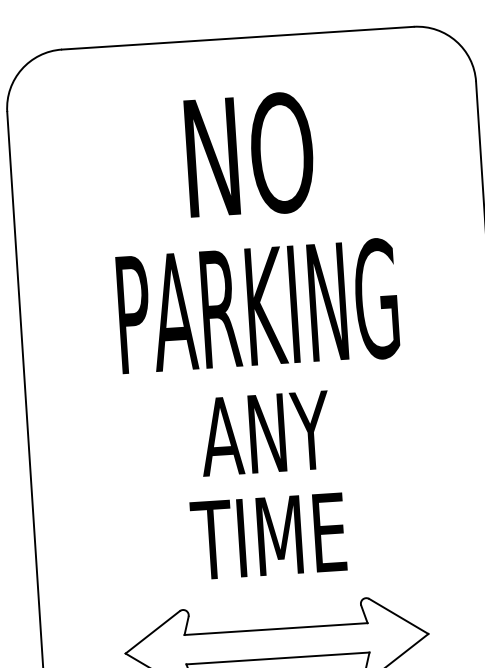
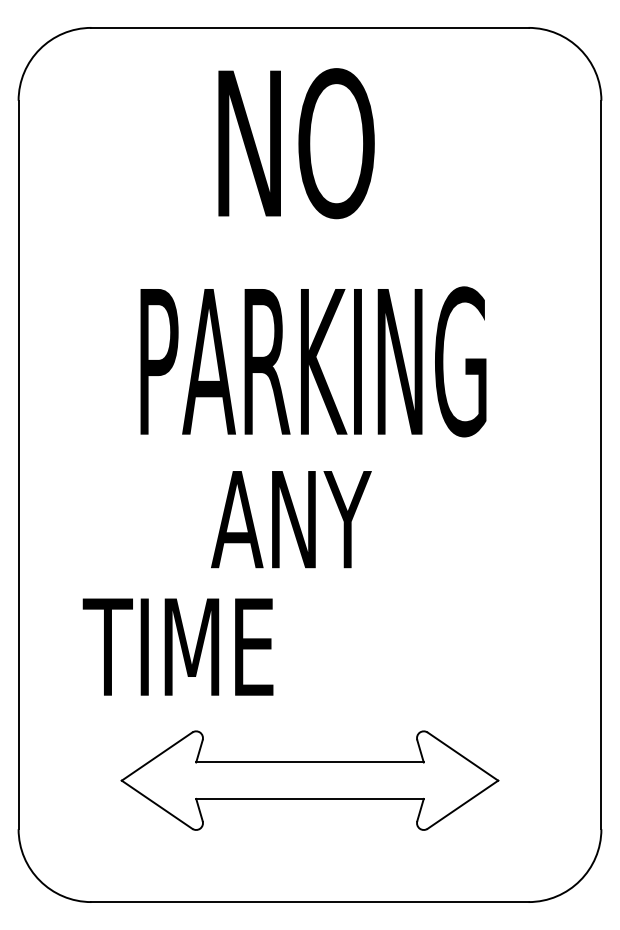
text: (249, 155) -> (296, 143), moved
text: (265, 433) -> (291, 519), moved
text: (268, 535) -> (177, 646), moved

